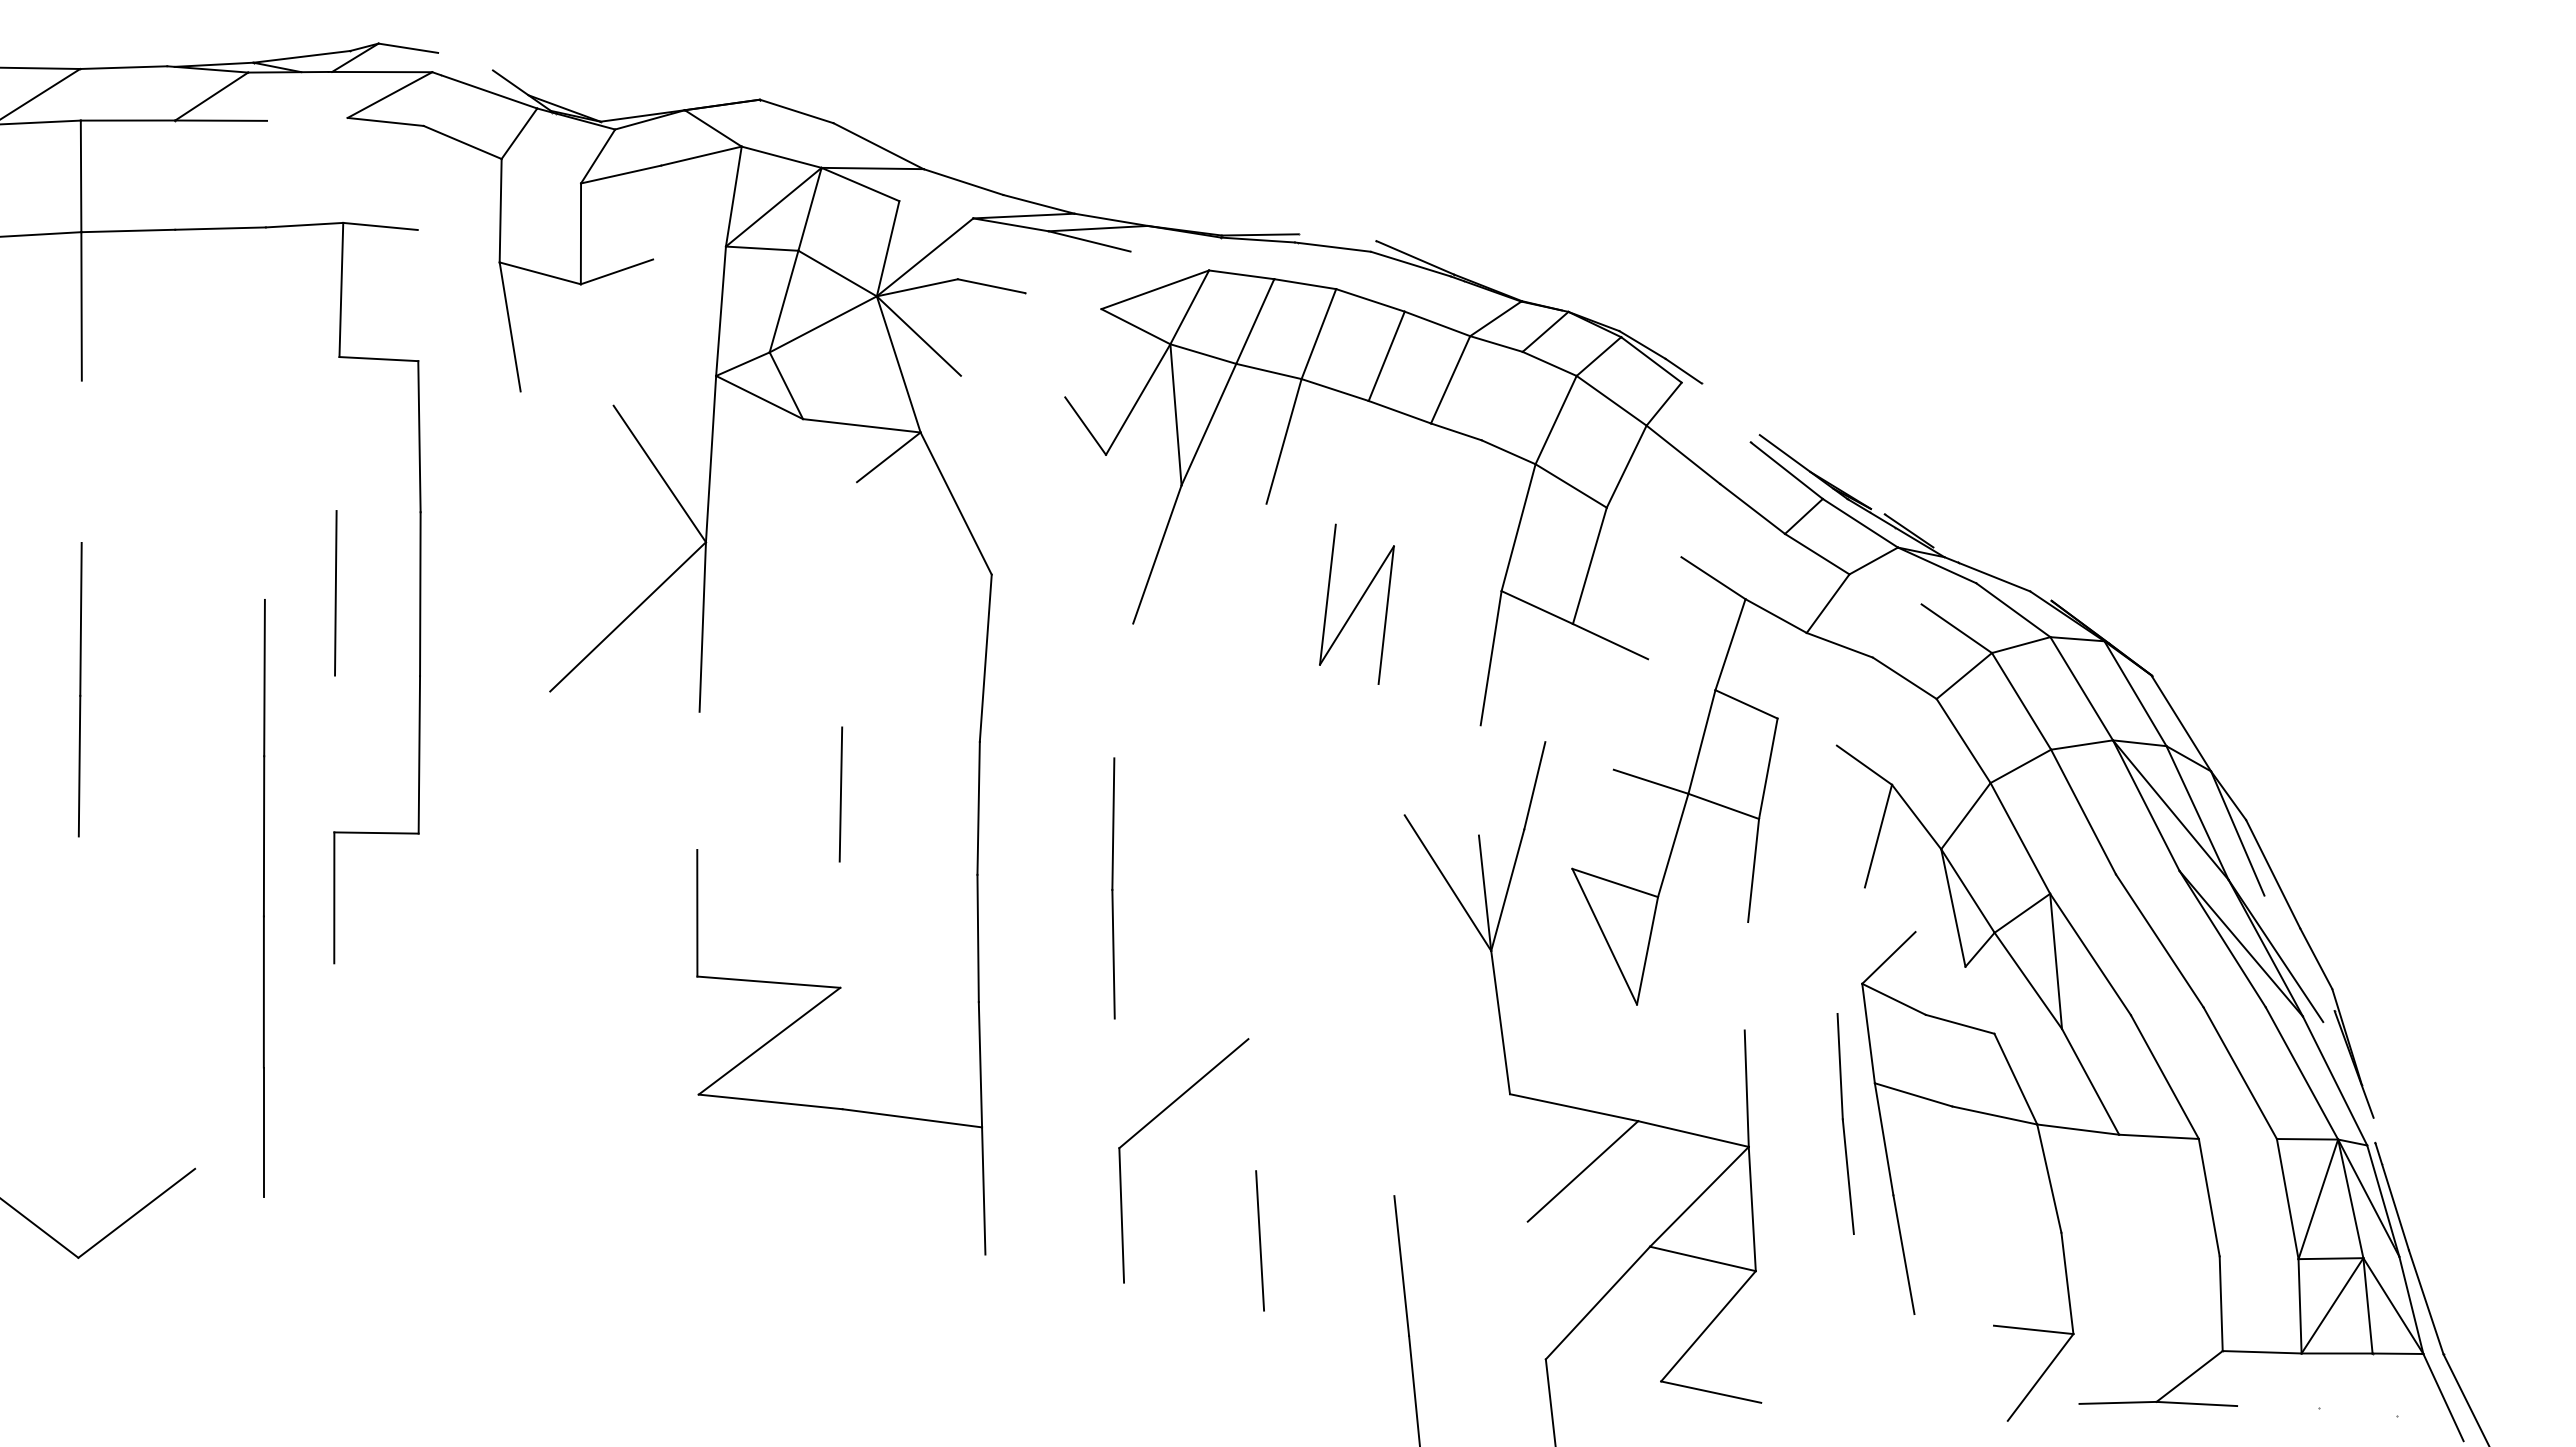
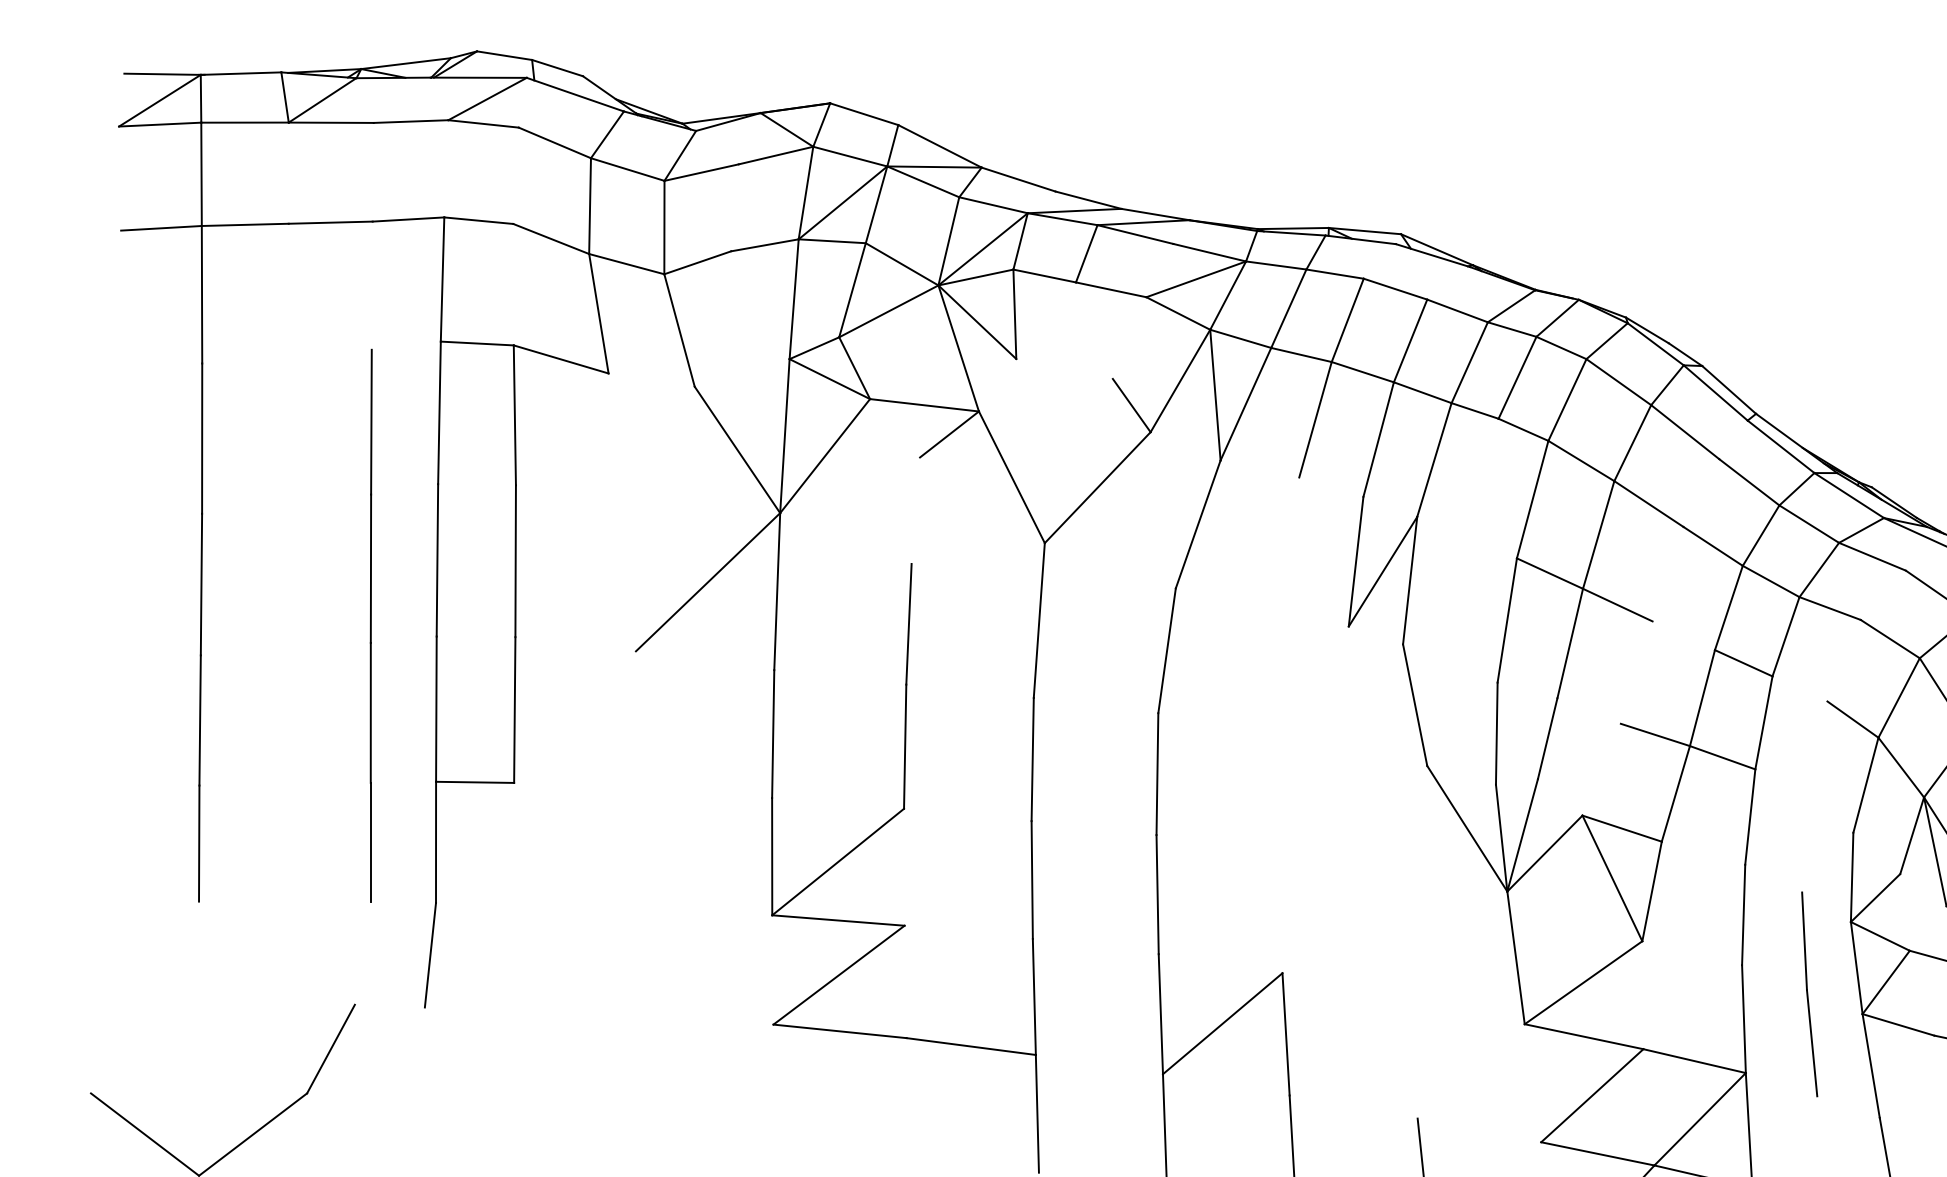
line: (465, 61) -> (557, 67), added
line: (307, 118) -> (411, 120), added
line: (541, 171) -> (627, 169), added
line: (936, 209) -> (993, 204), added
line: (1337, 237) -> (1364, 230), added
line: (458, 245) -> (551, 238), added
line: (689, 252) -> (764, 244), added
line: (1169, 260) -> (1209, 252), added
line: (1063, 301) -> (1111, 290), added
line: (958, 327) -> (1014, 314), added
line: (596, 344) -> (678, 330), added
line: (469, 376) -> (561, 359), added
line: (1501, 395) -> (1516, 377), added
line: (1730, 409) -> (1728, 390), added
line: (1715, 412) -> (1715, 392), added
line: (337, 434) -> (438, 413), added
line: (81, 461) -> (201, 438), added
line: (1351, 462) -> (1377, 439), added
line: (754, 480) -> (825, 455), added
line: (1412, 484) -> (1434, 459), added
line: (1048, 514) -> (1097, 487), added
line: (1643, 532) -> (1648, 504), added
line: (1765, 566) -> (1761, 535), added
line: (1885, 589) -> (1872, 556), added
line: (844, 662) -> (908, 624), added
line: (1791, 675) -> (1785, 636), added
line: (1558, 683) -> (1569, 643), added
line: (1123, 690) -> (1166, 650), added
line: (1914, 741) -> (1899, 697), added
line: (1391, 749) -> (1414, 705), added
line: (334, 753) -> (436, 708), added
line: (698, 780) -> (773, 733), added
line: (1479, 780) -> (1496, 733), added
line: (1928, 890) -> (1912, 835), added
line: (78, 898) -> (199, 843), added
line: (264, 898) -> (371, 626), moved
line: (1531, 909) -> (1544, 853), added
line: (768, 918) -> (838, 861), added
line: (1863, 935) -> (1852, 877), added
line: (1746, 976) -> (1743, 915), added
line: (328, 1019) -> (430, 955), added
line: (1899, 1048) -> (1885, 981), added
line: (1573, 1049) -> (1583, 982), added
line: (1116, 1083) -> (1160, 1014), added
line: (1252, 1105) -> (1286, 1034), added
line: (220, 1120) -> (330, 1048), added
part: (1845, 1123) -> (1809, 993), moved
line: (1588, 1233) -> (1597, 1153), added

